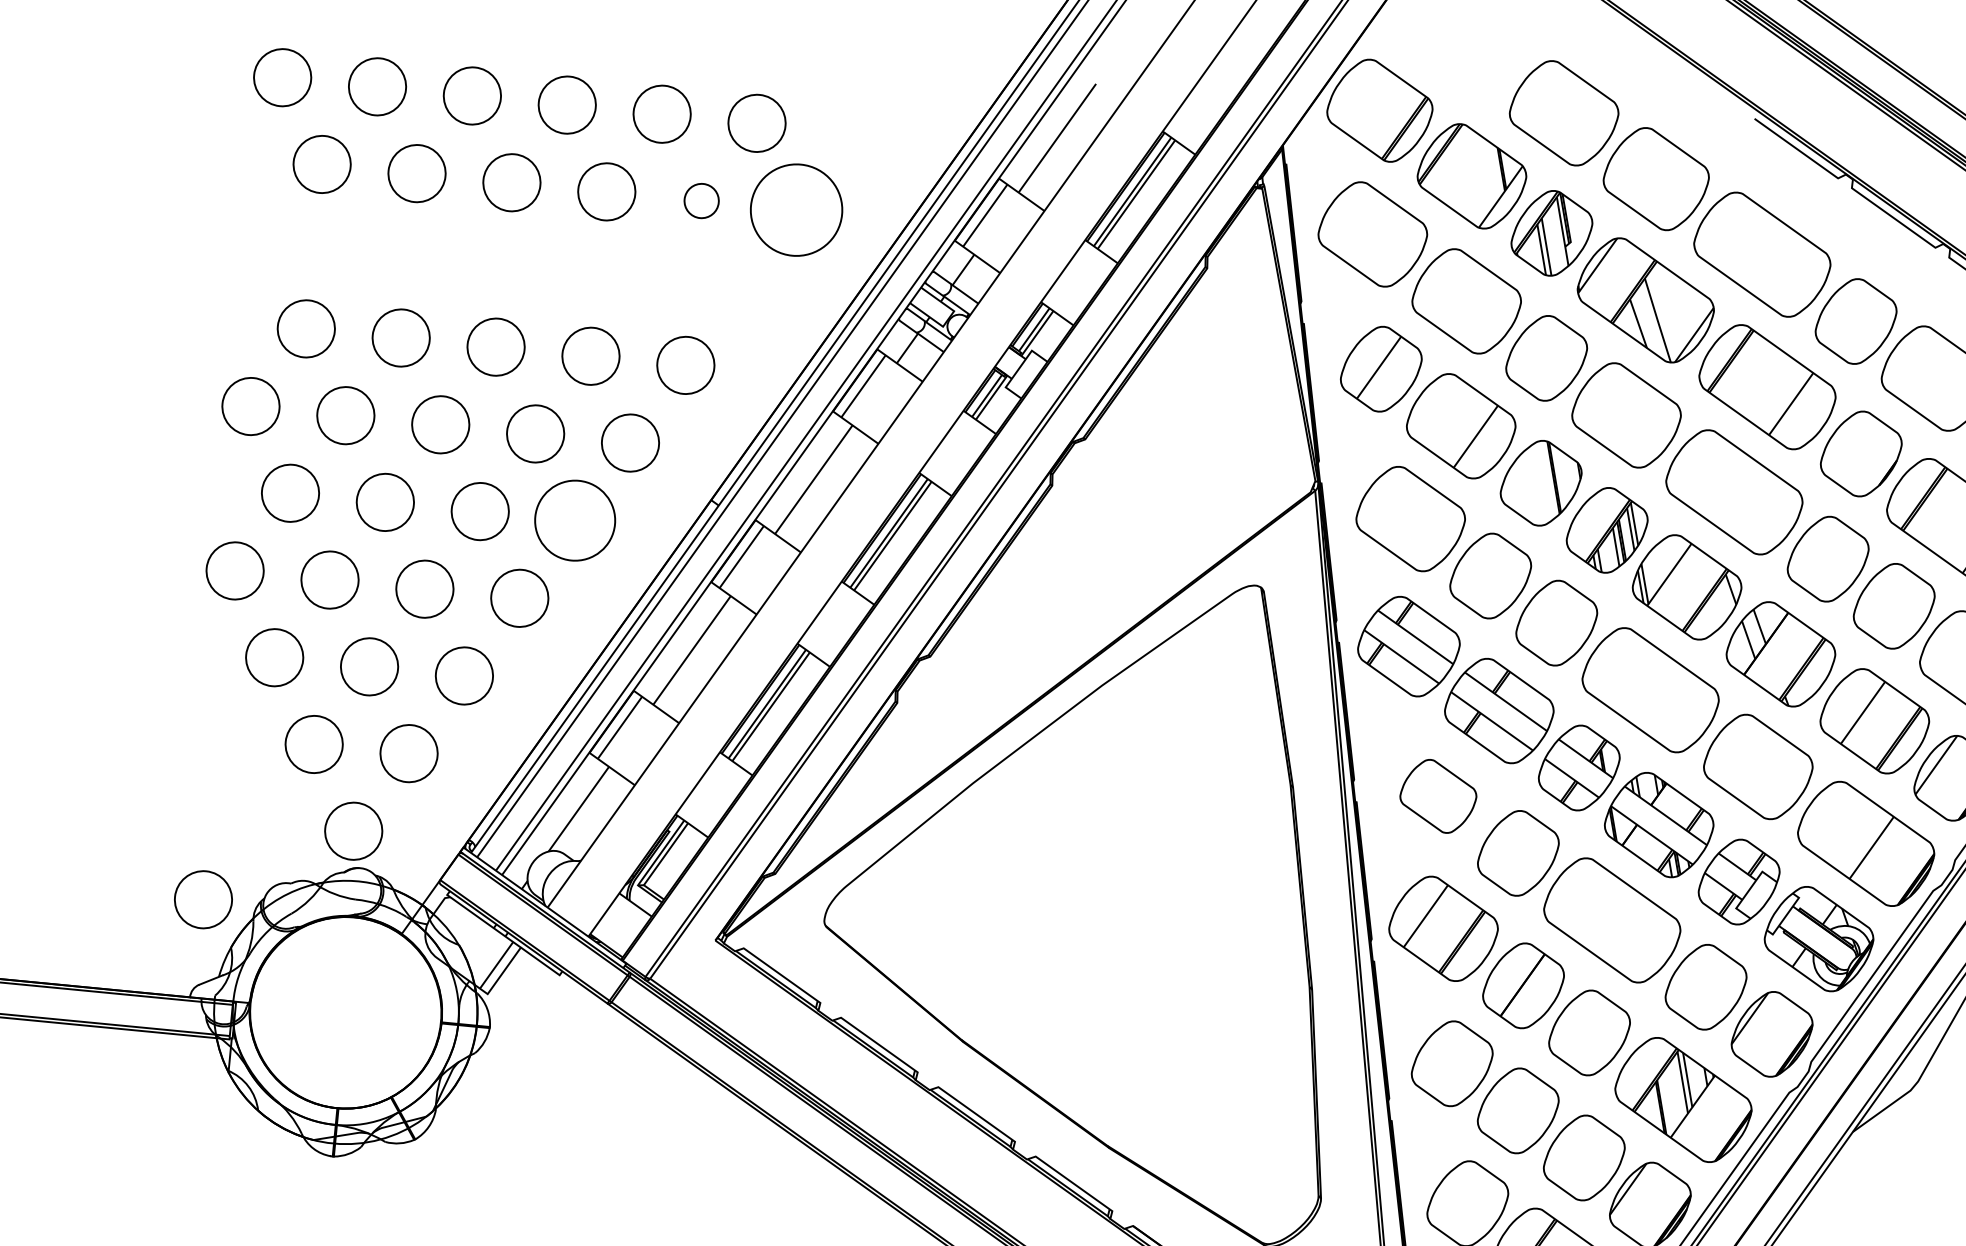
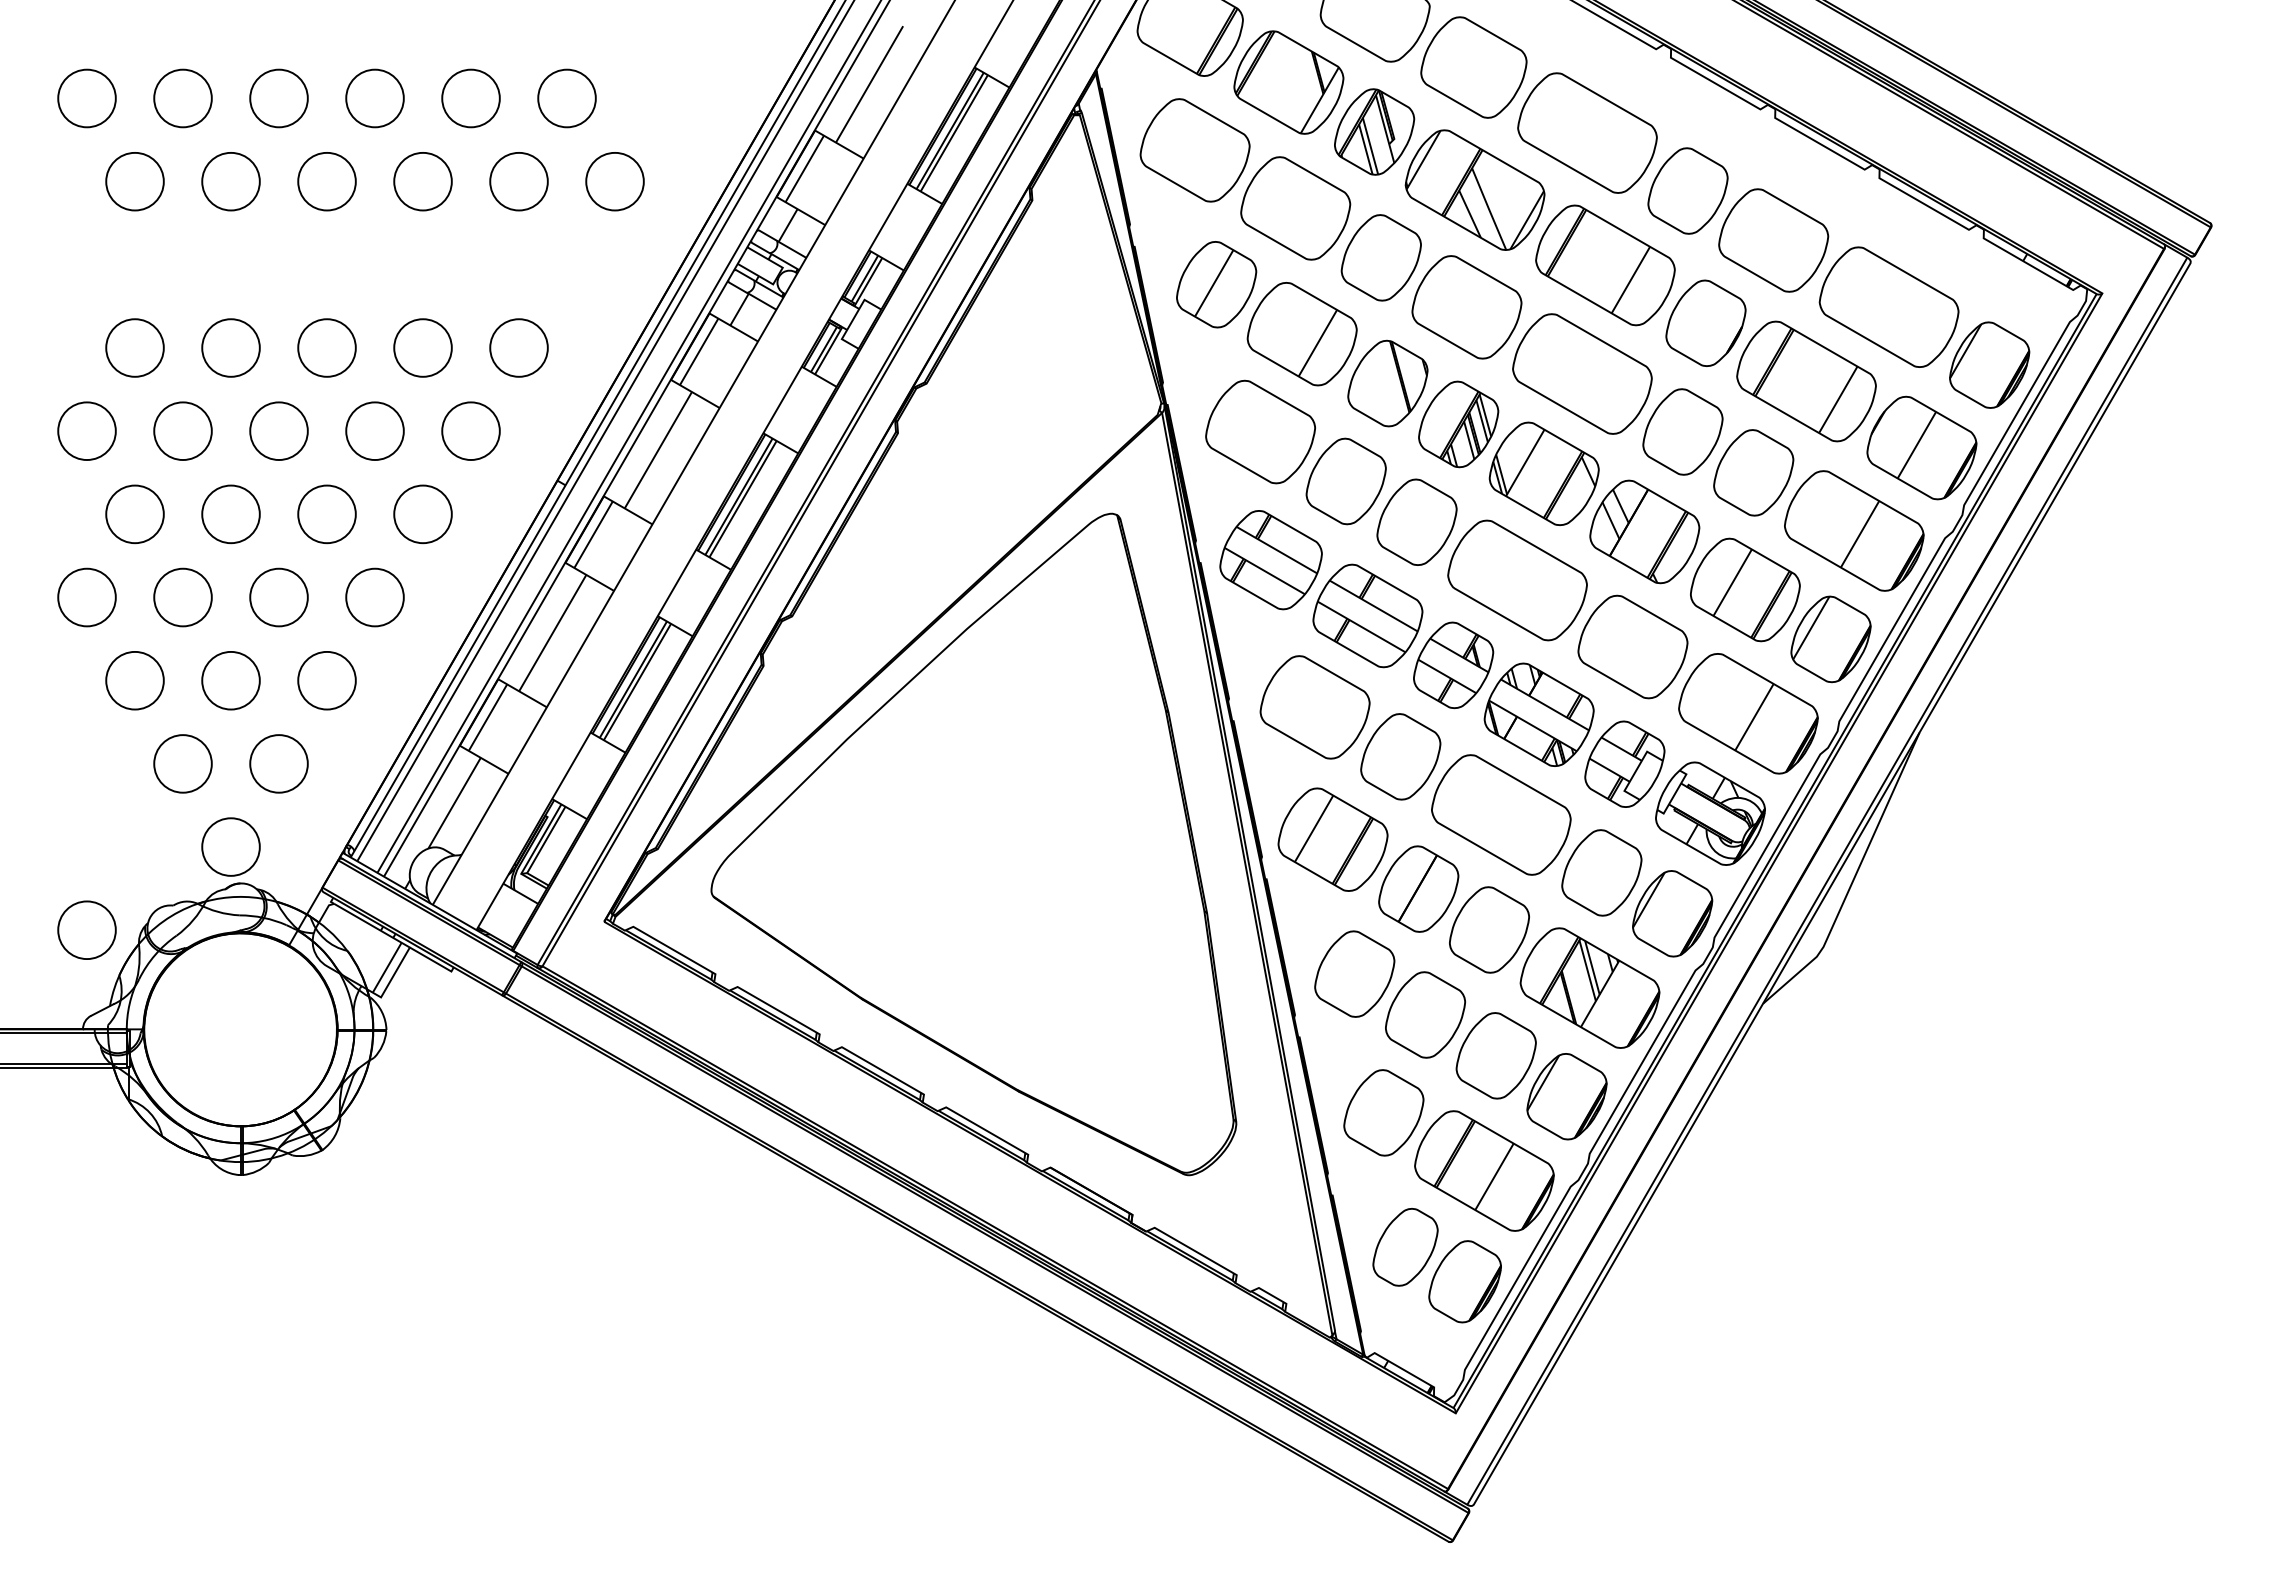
circle: (701, 200) -> (518, 181), size x1.67
circle: (796, 209) -> (614, 181), size x0.62
circle: (574, 520) -> (422, 514), size x0.71
part: (1437, 796) -> (1314, 707), size x1.43

